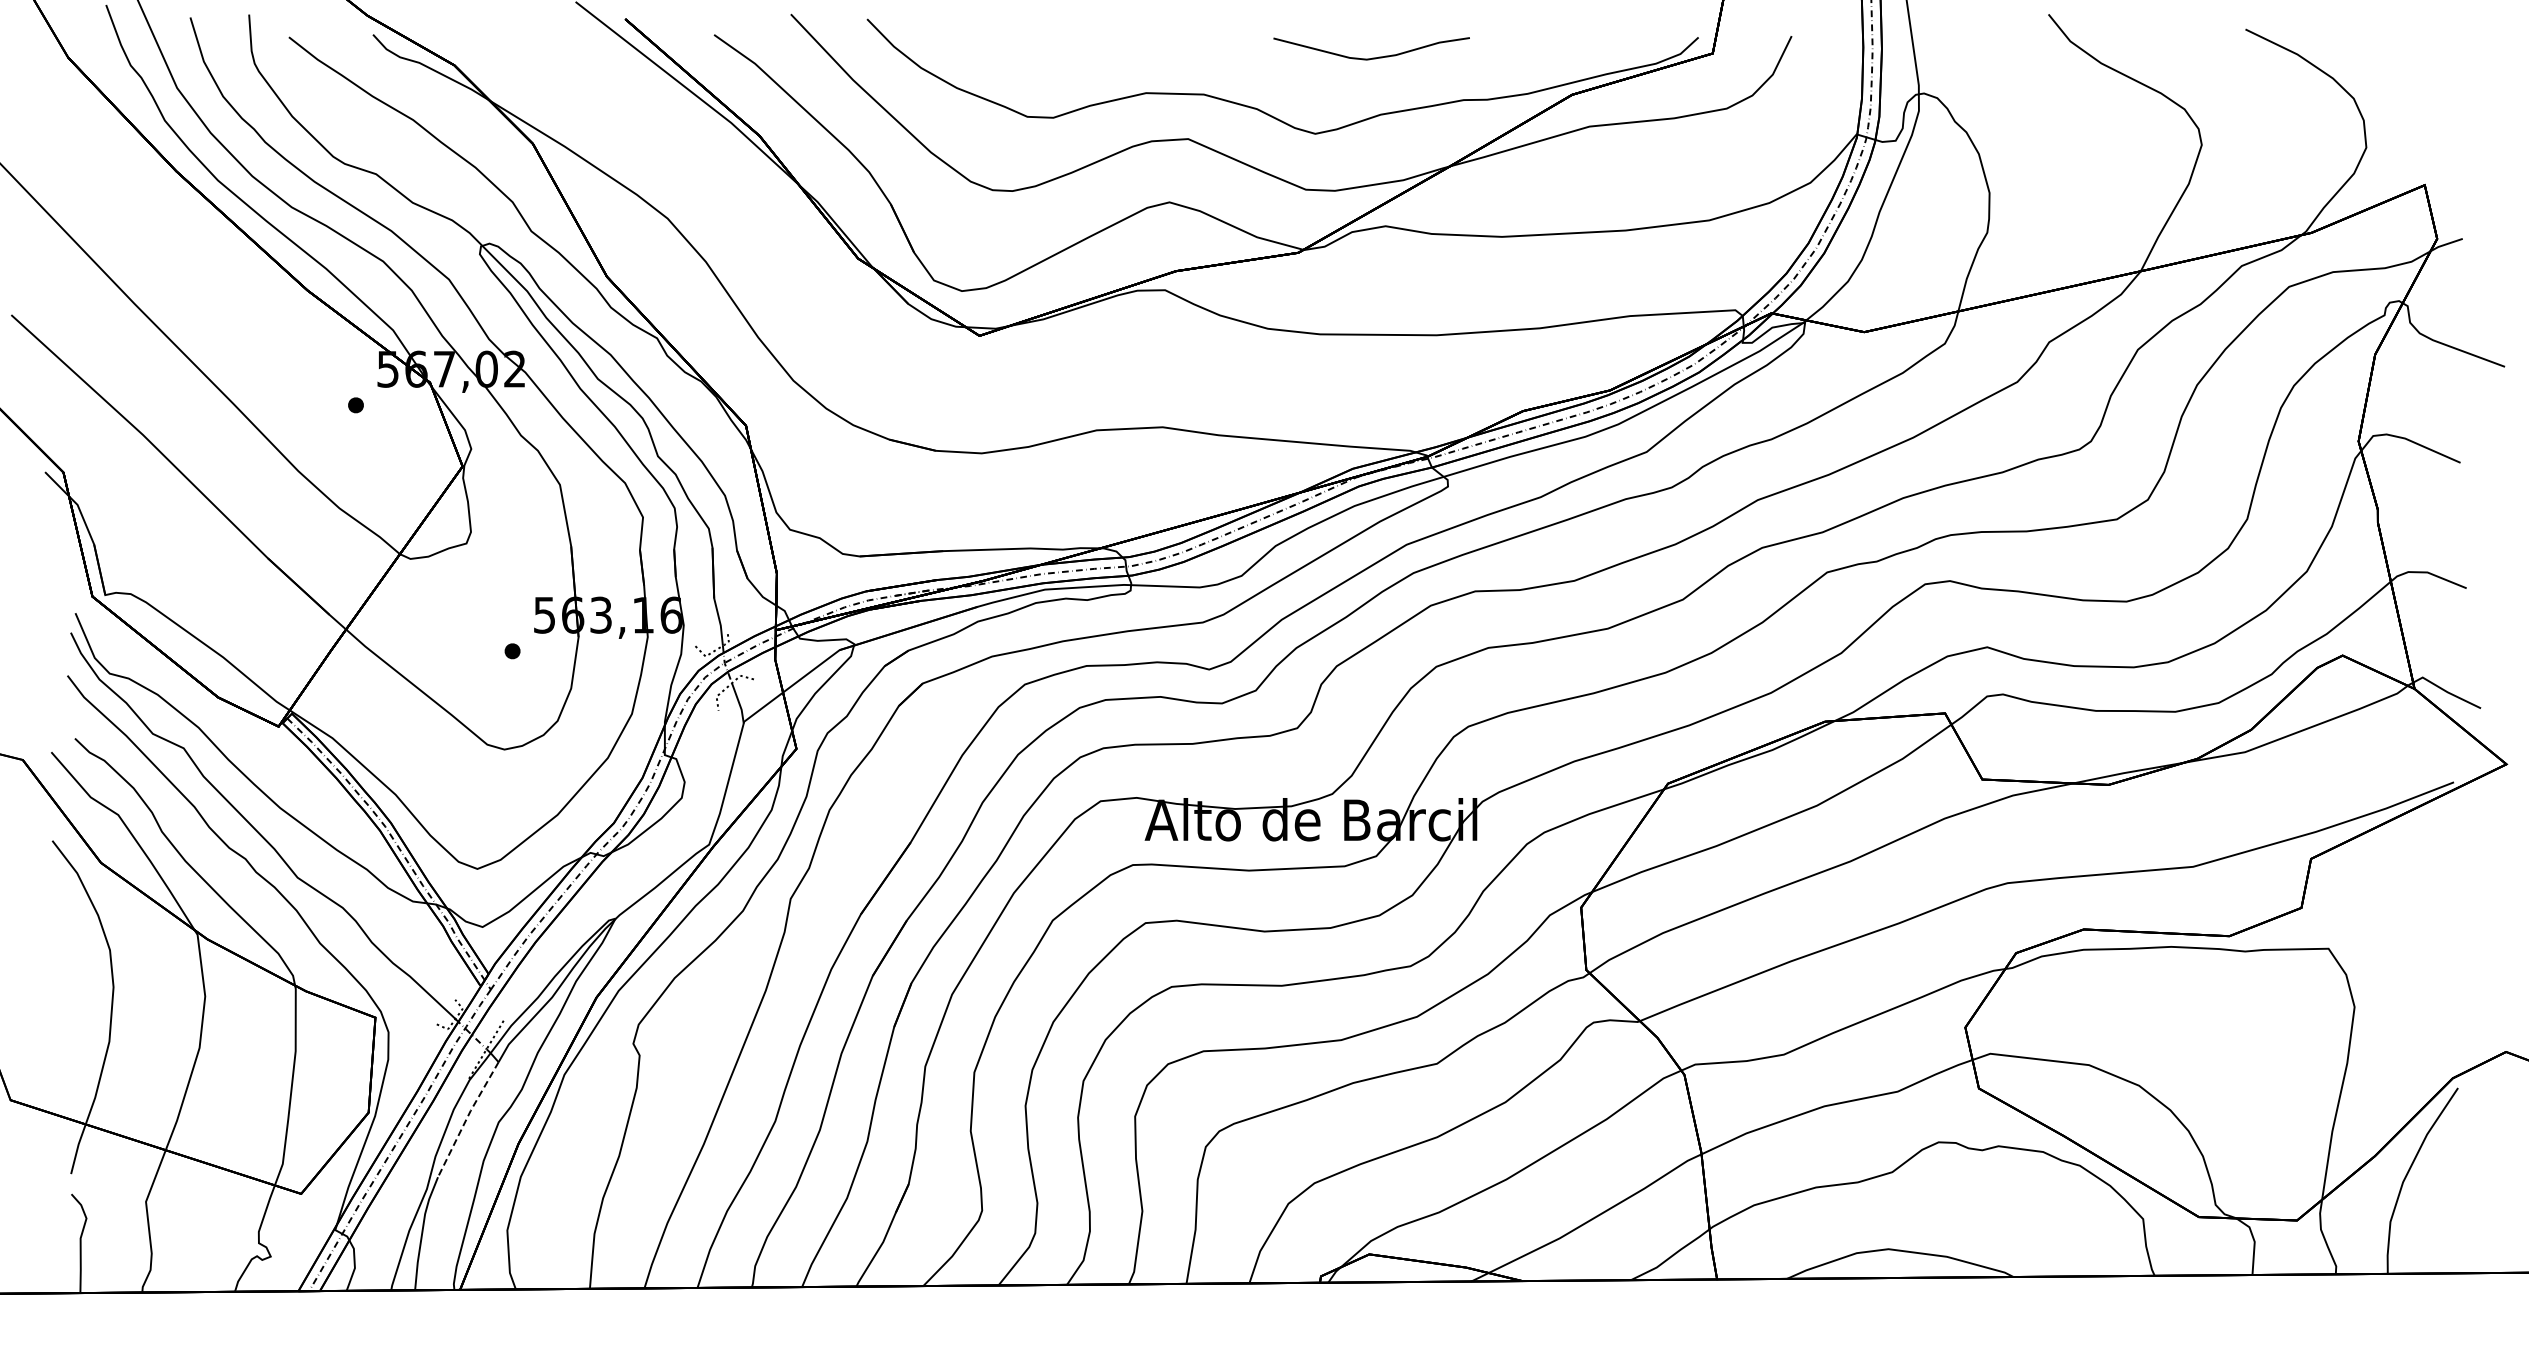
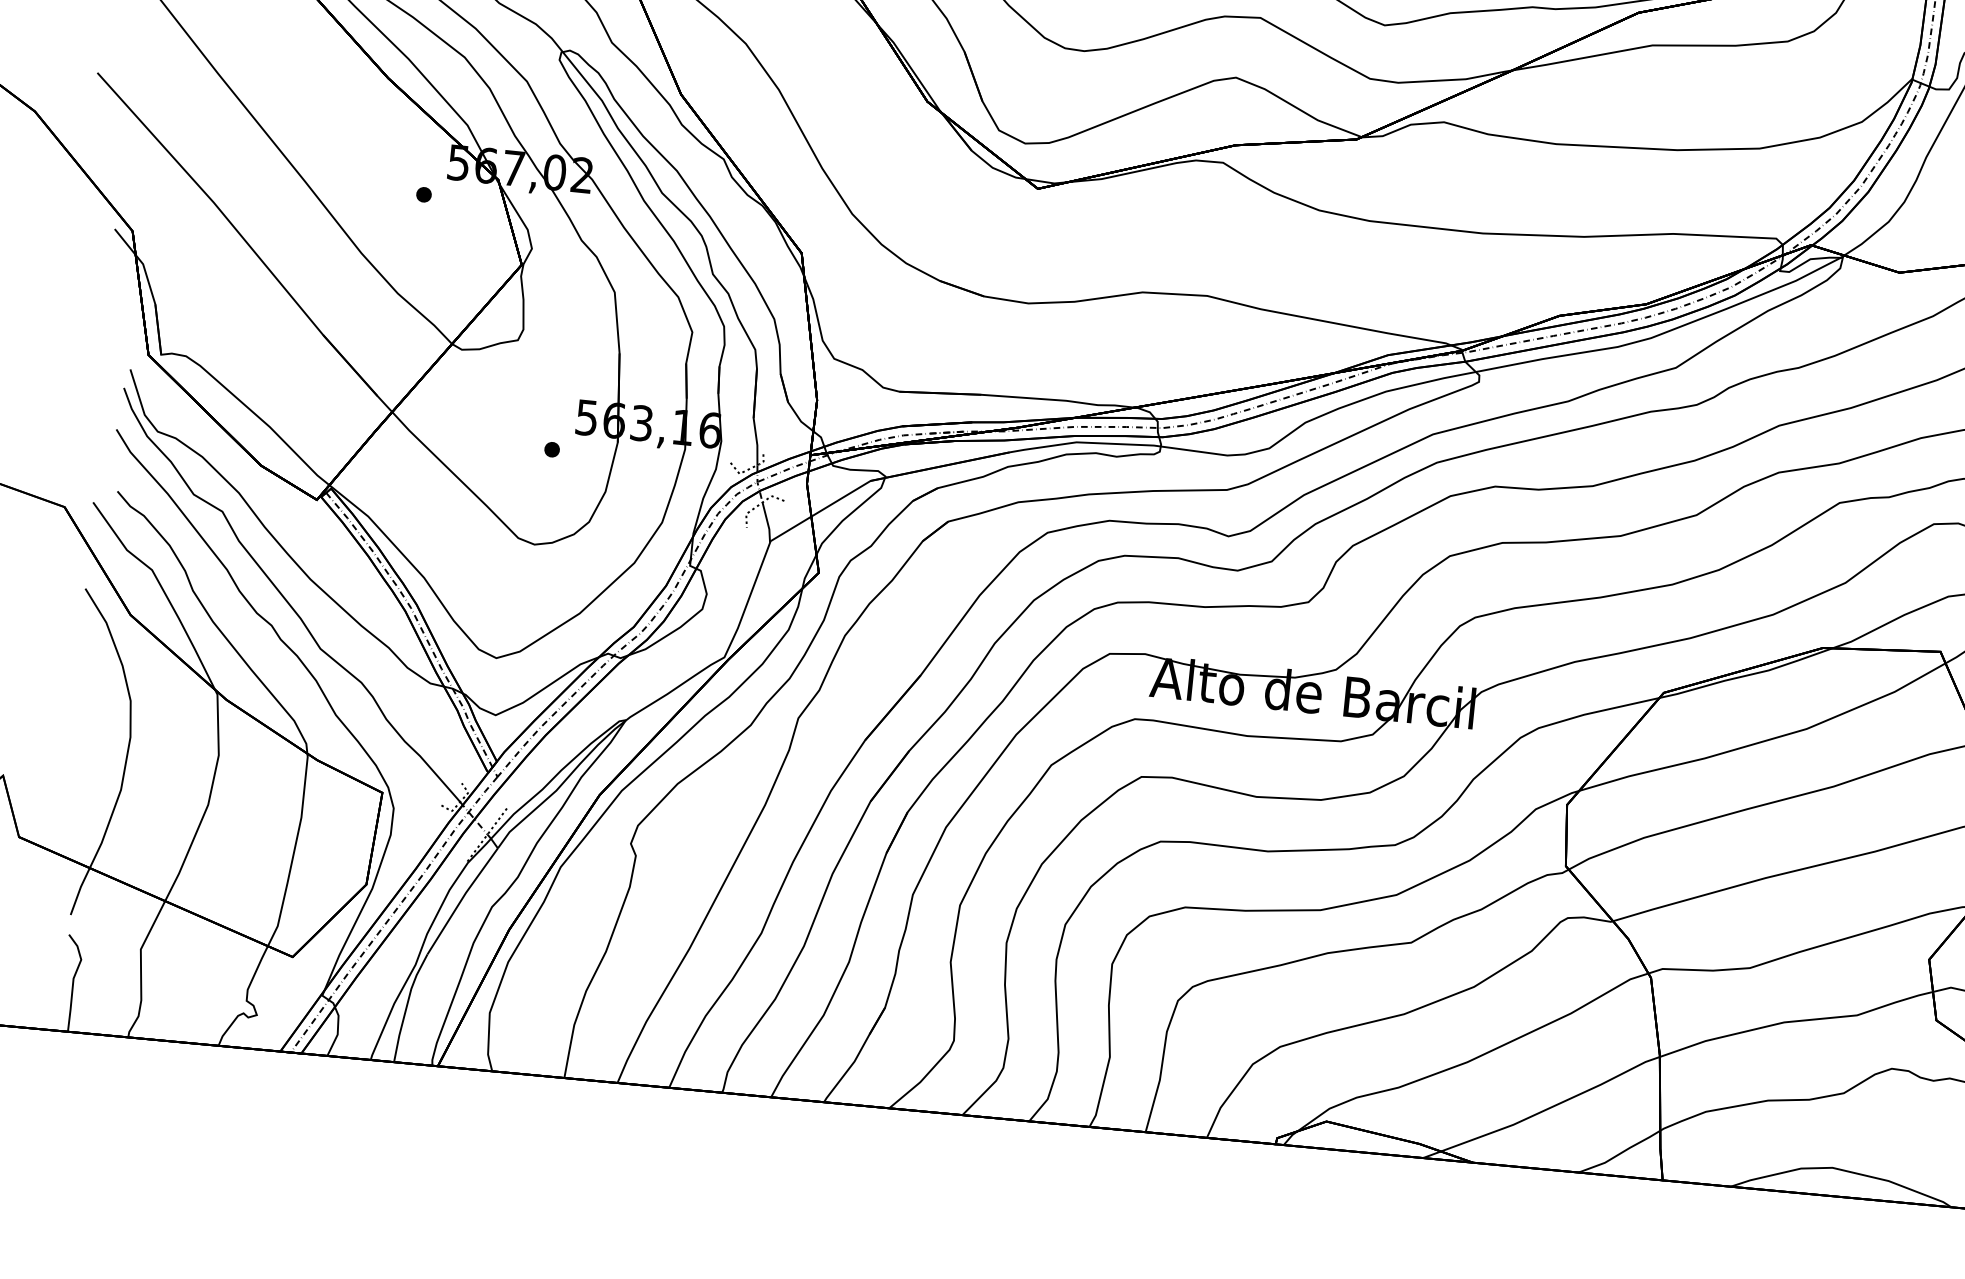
line: (466, 1118) -> (461, 899), dashed -> solid

